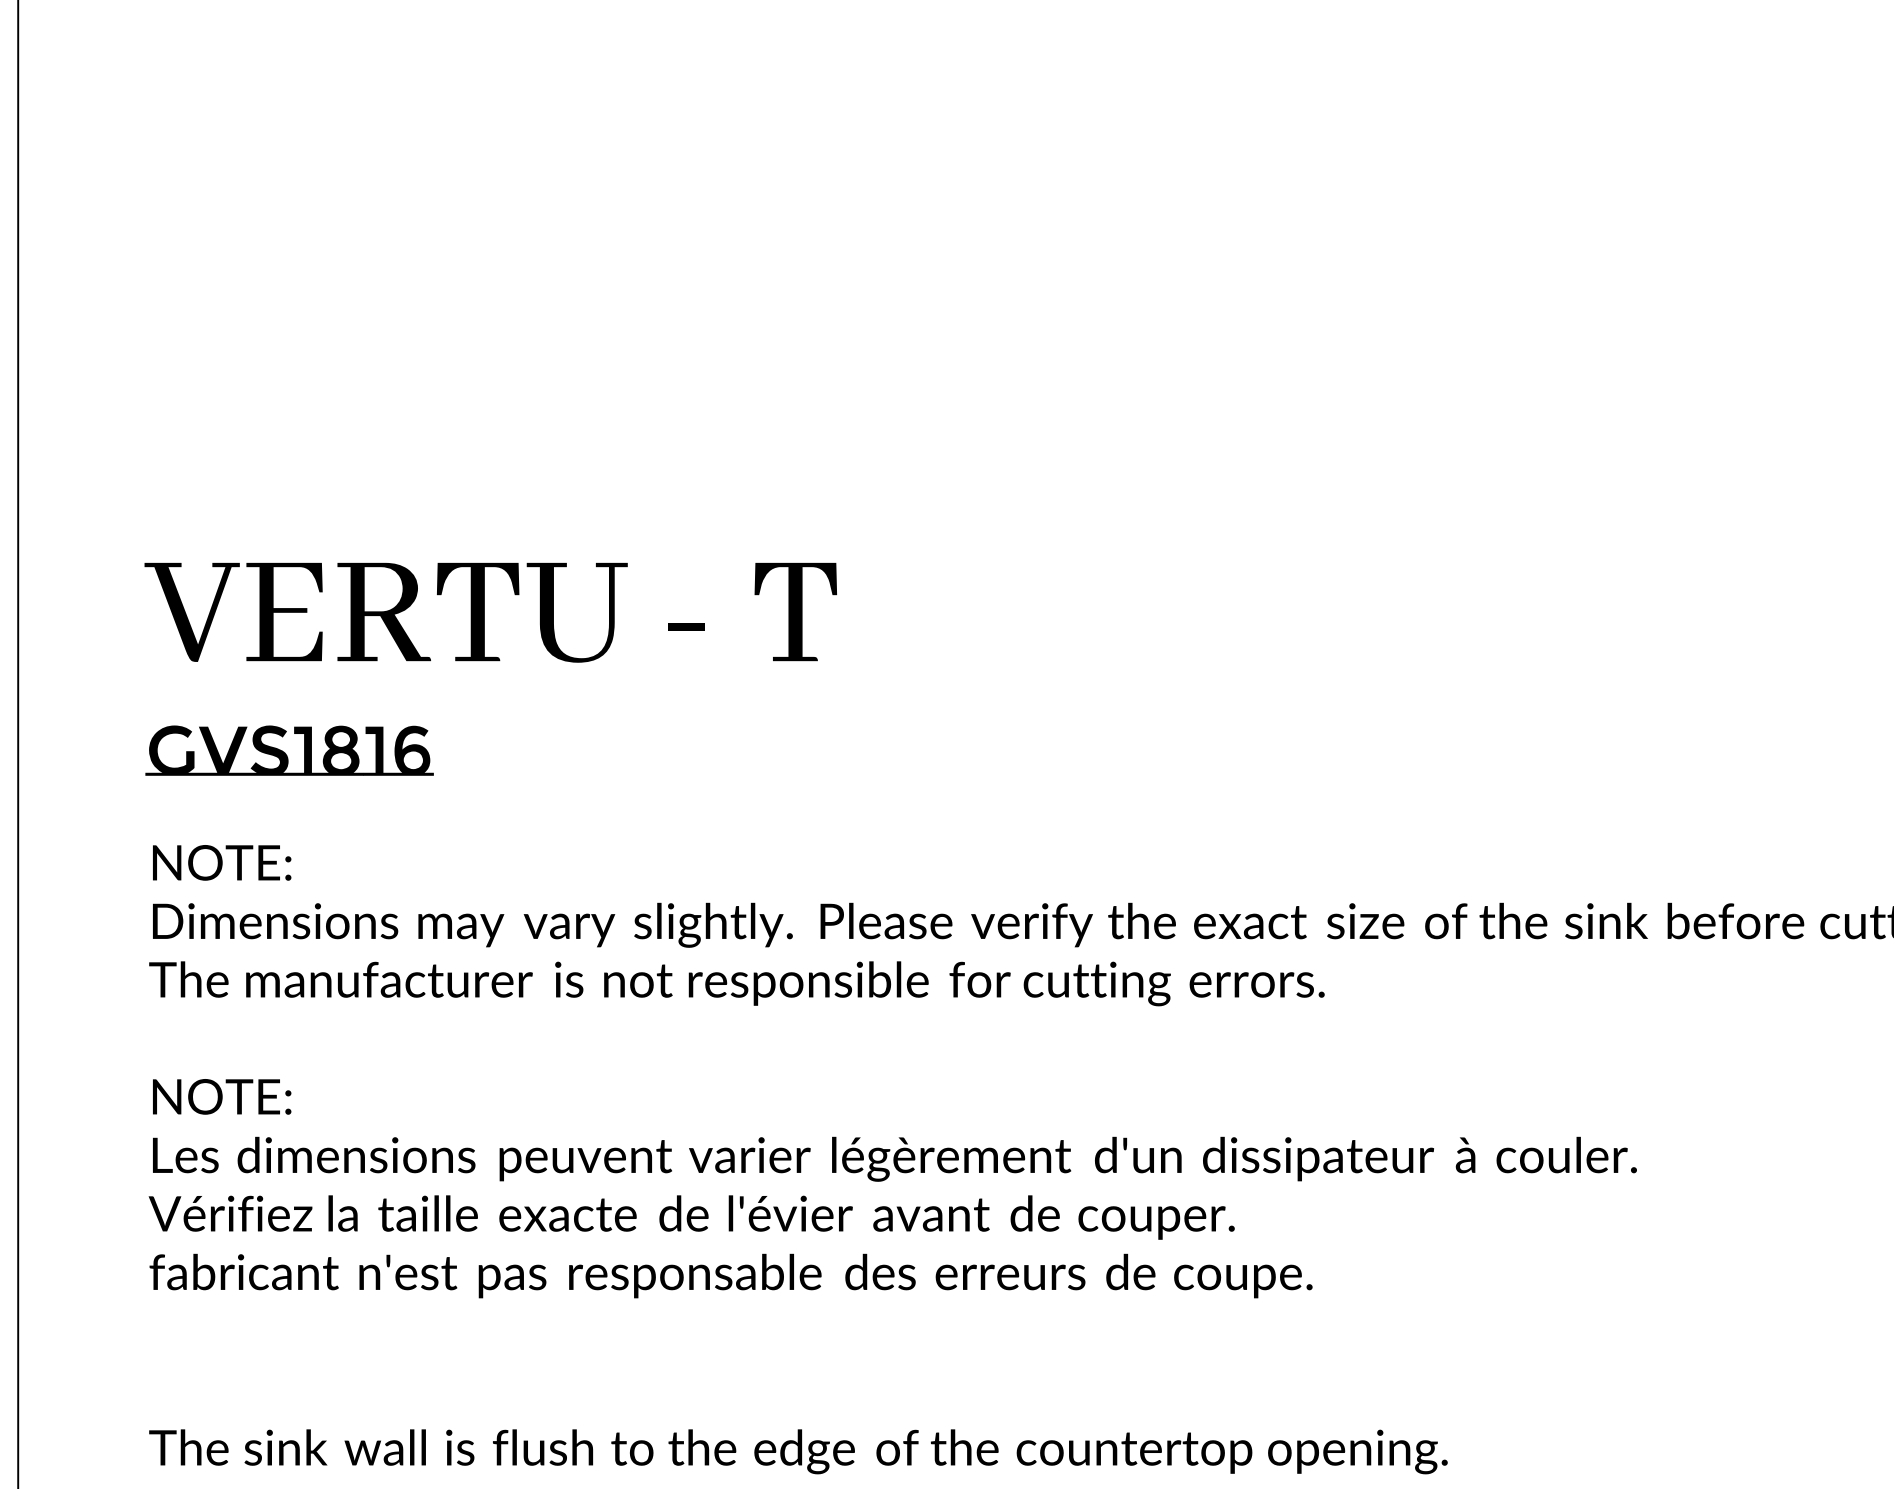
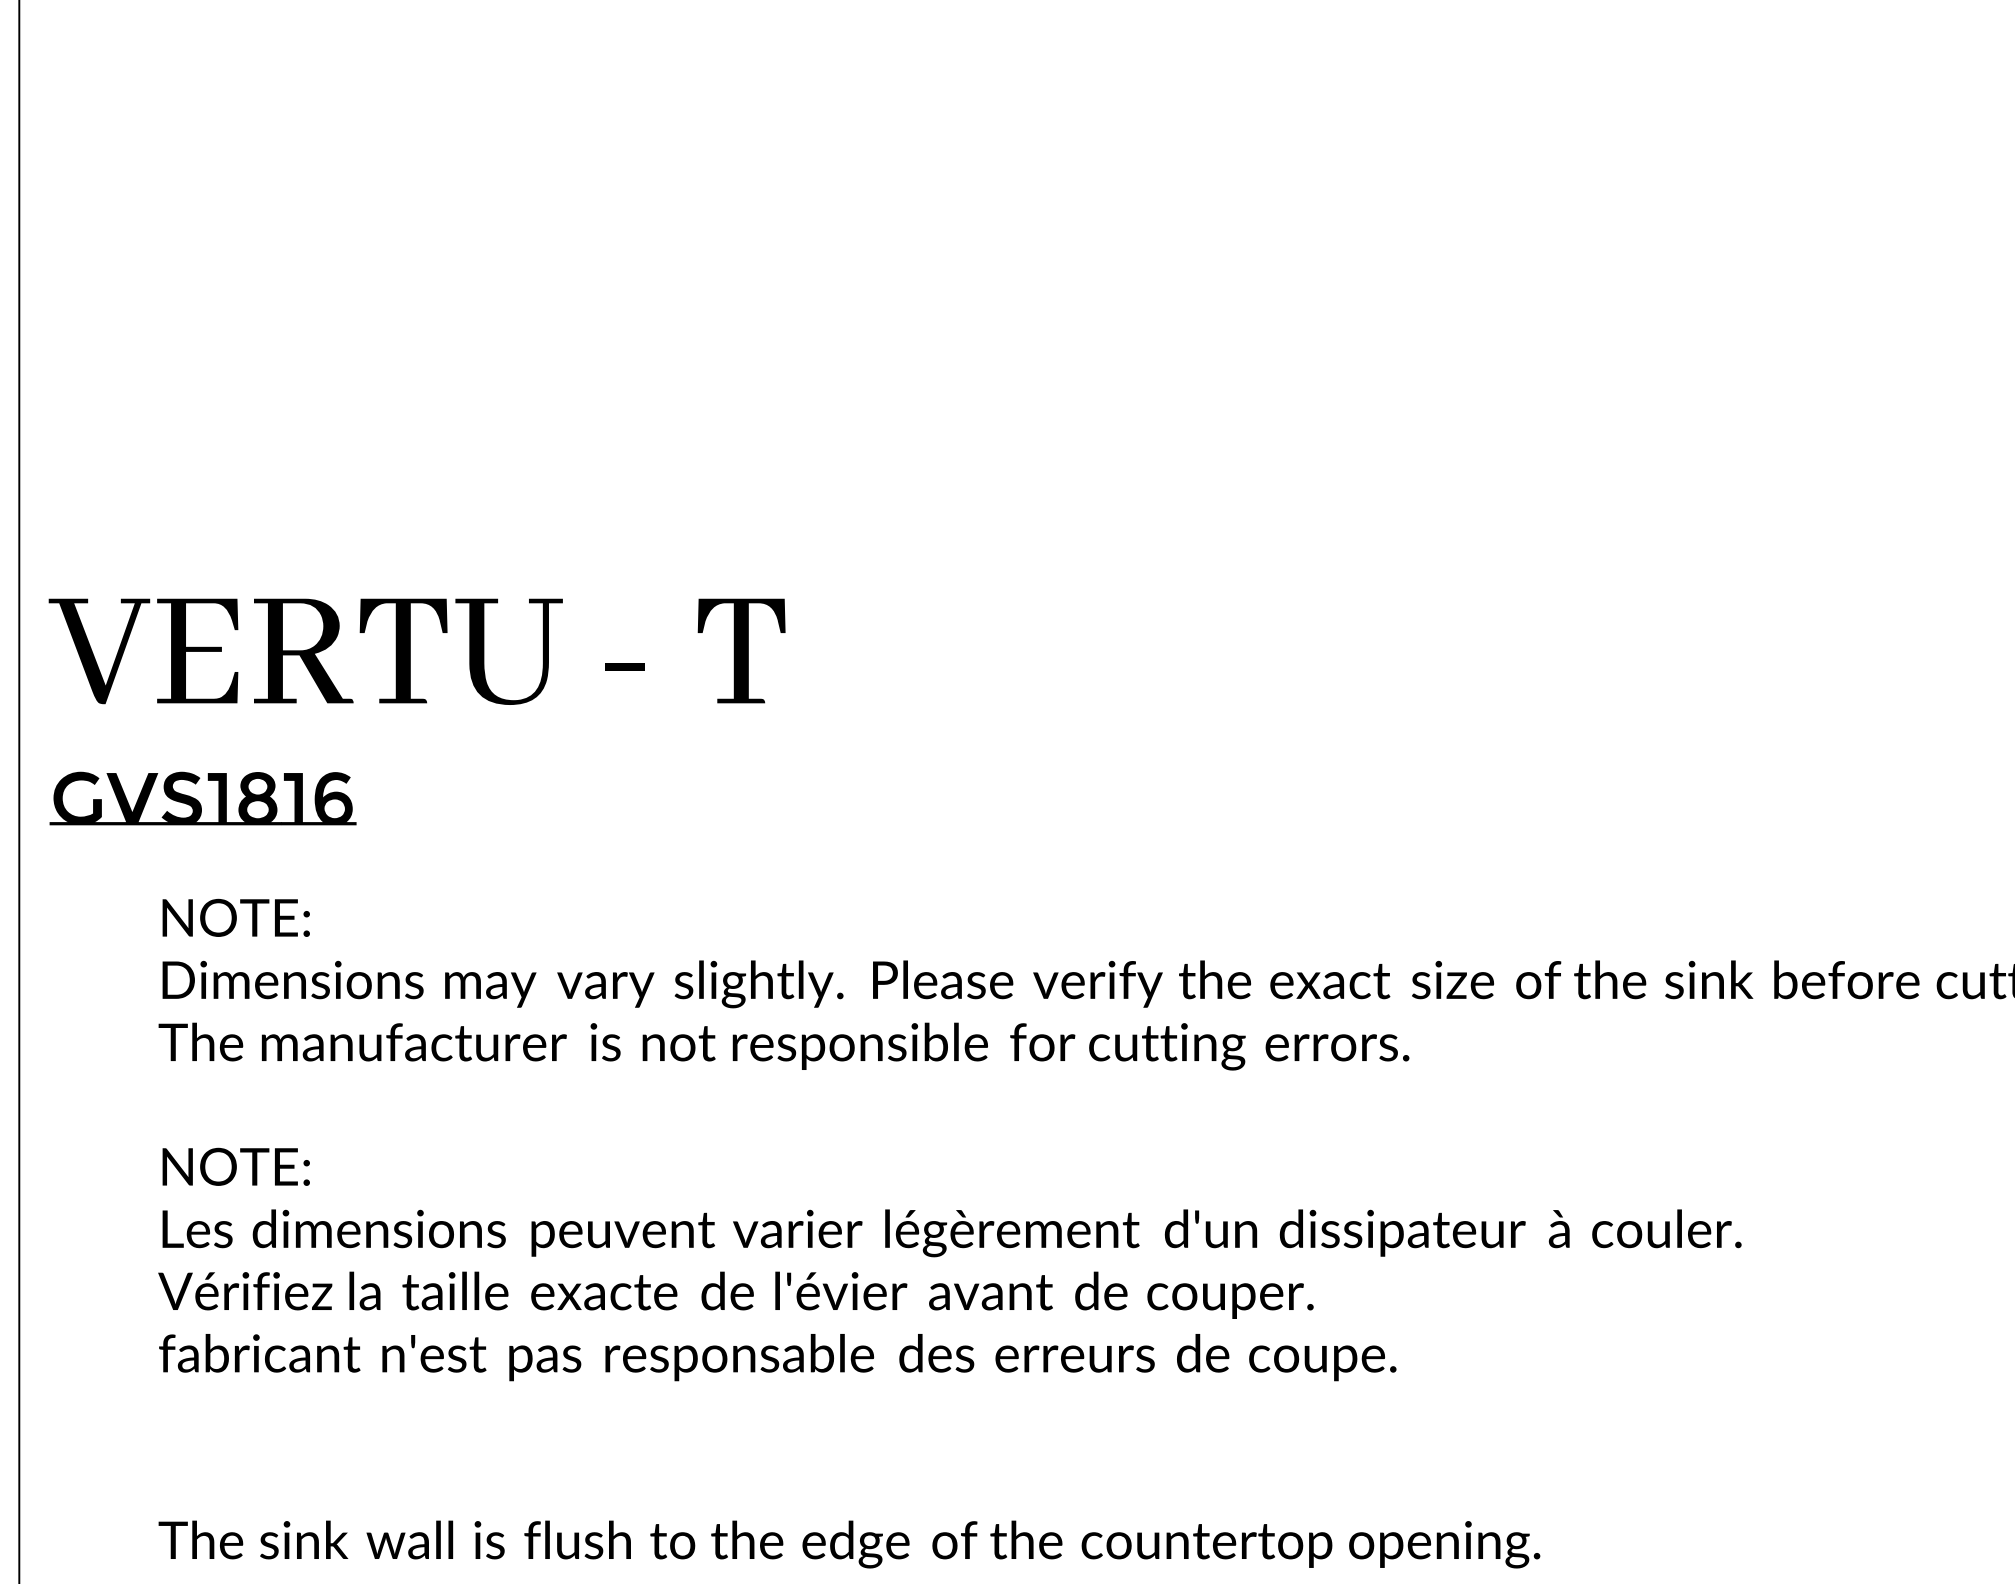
text: (490, 668) -> (416, 711), moved

